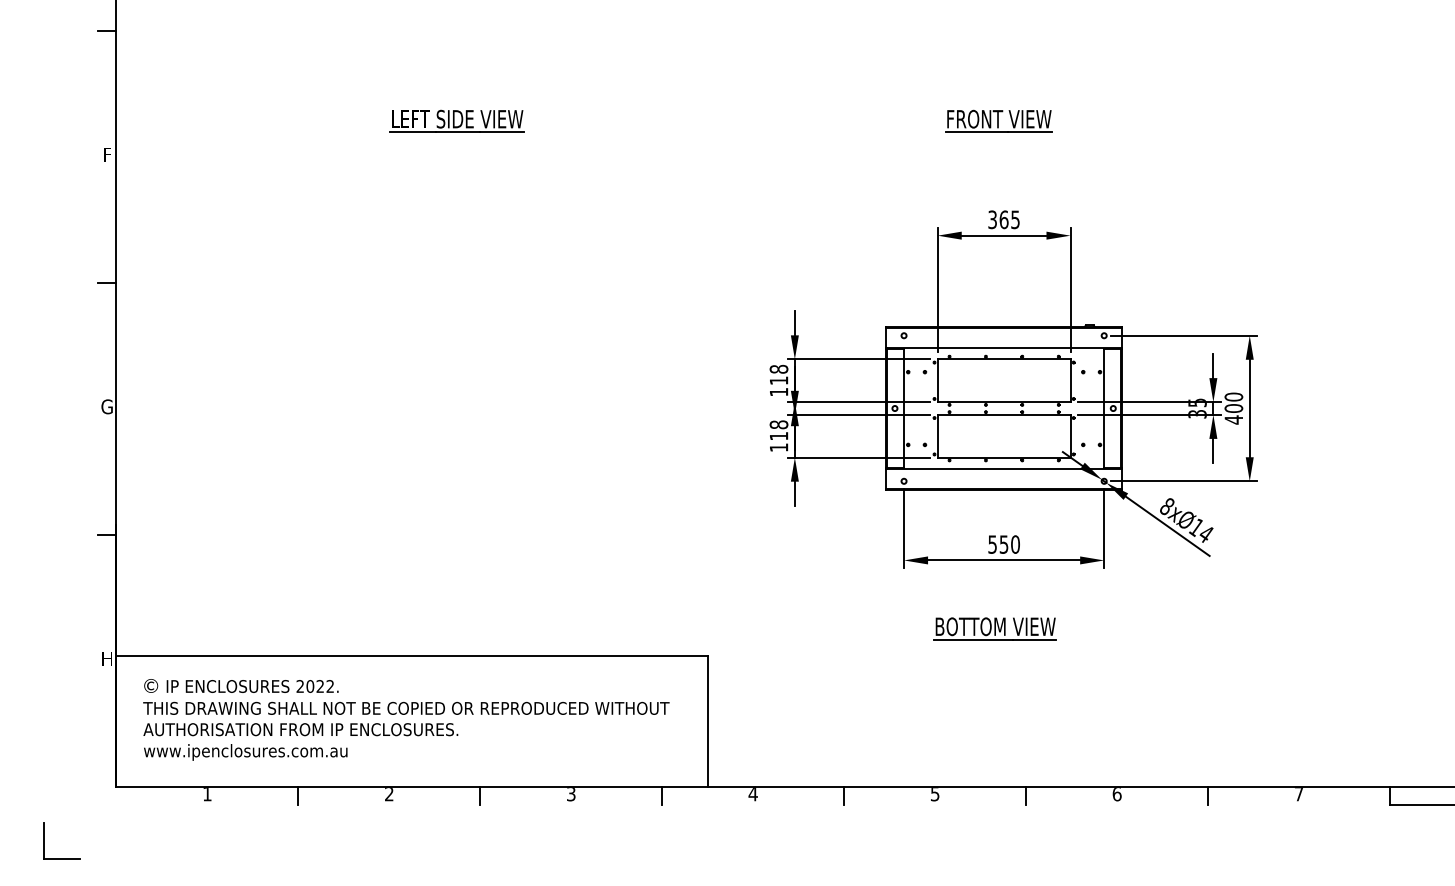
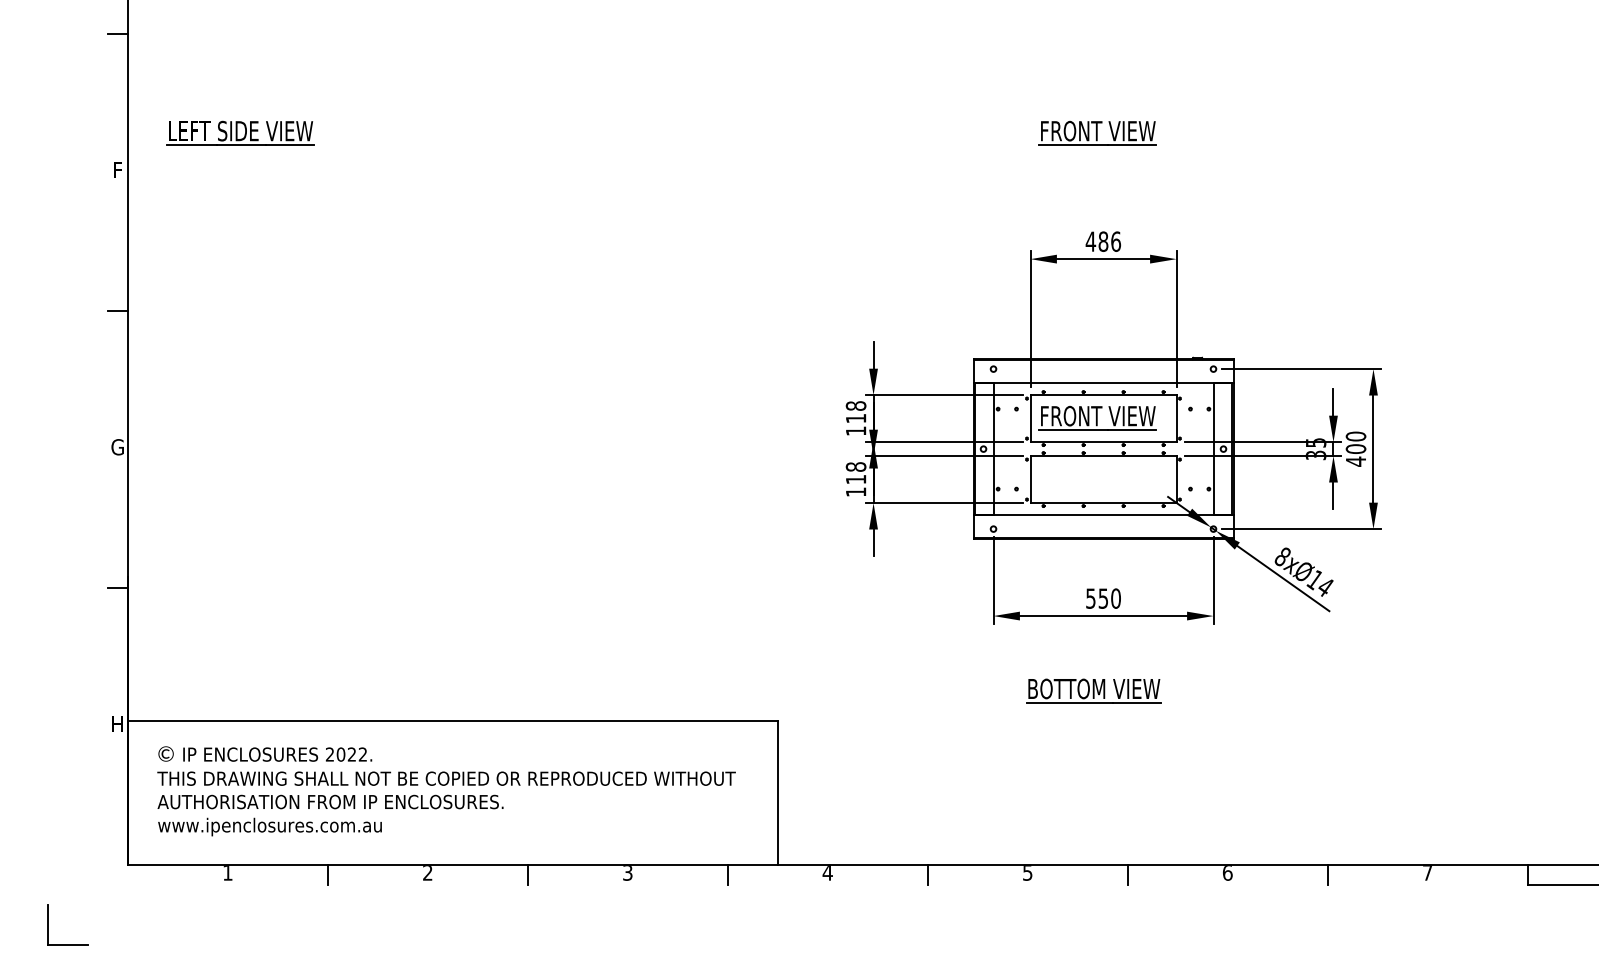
part: (457, 120) -> (240, 132), moved
text: (1004, 219) -> (1103, 241), 365 -> 486
part: (998, 379) -> (1097, 417), added

